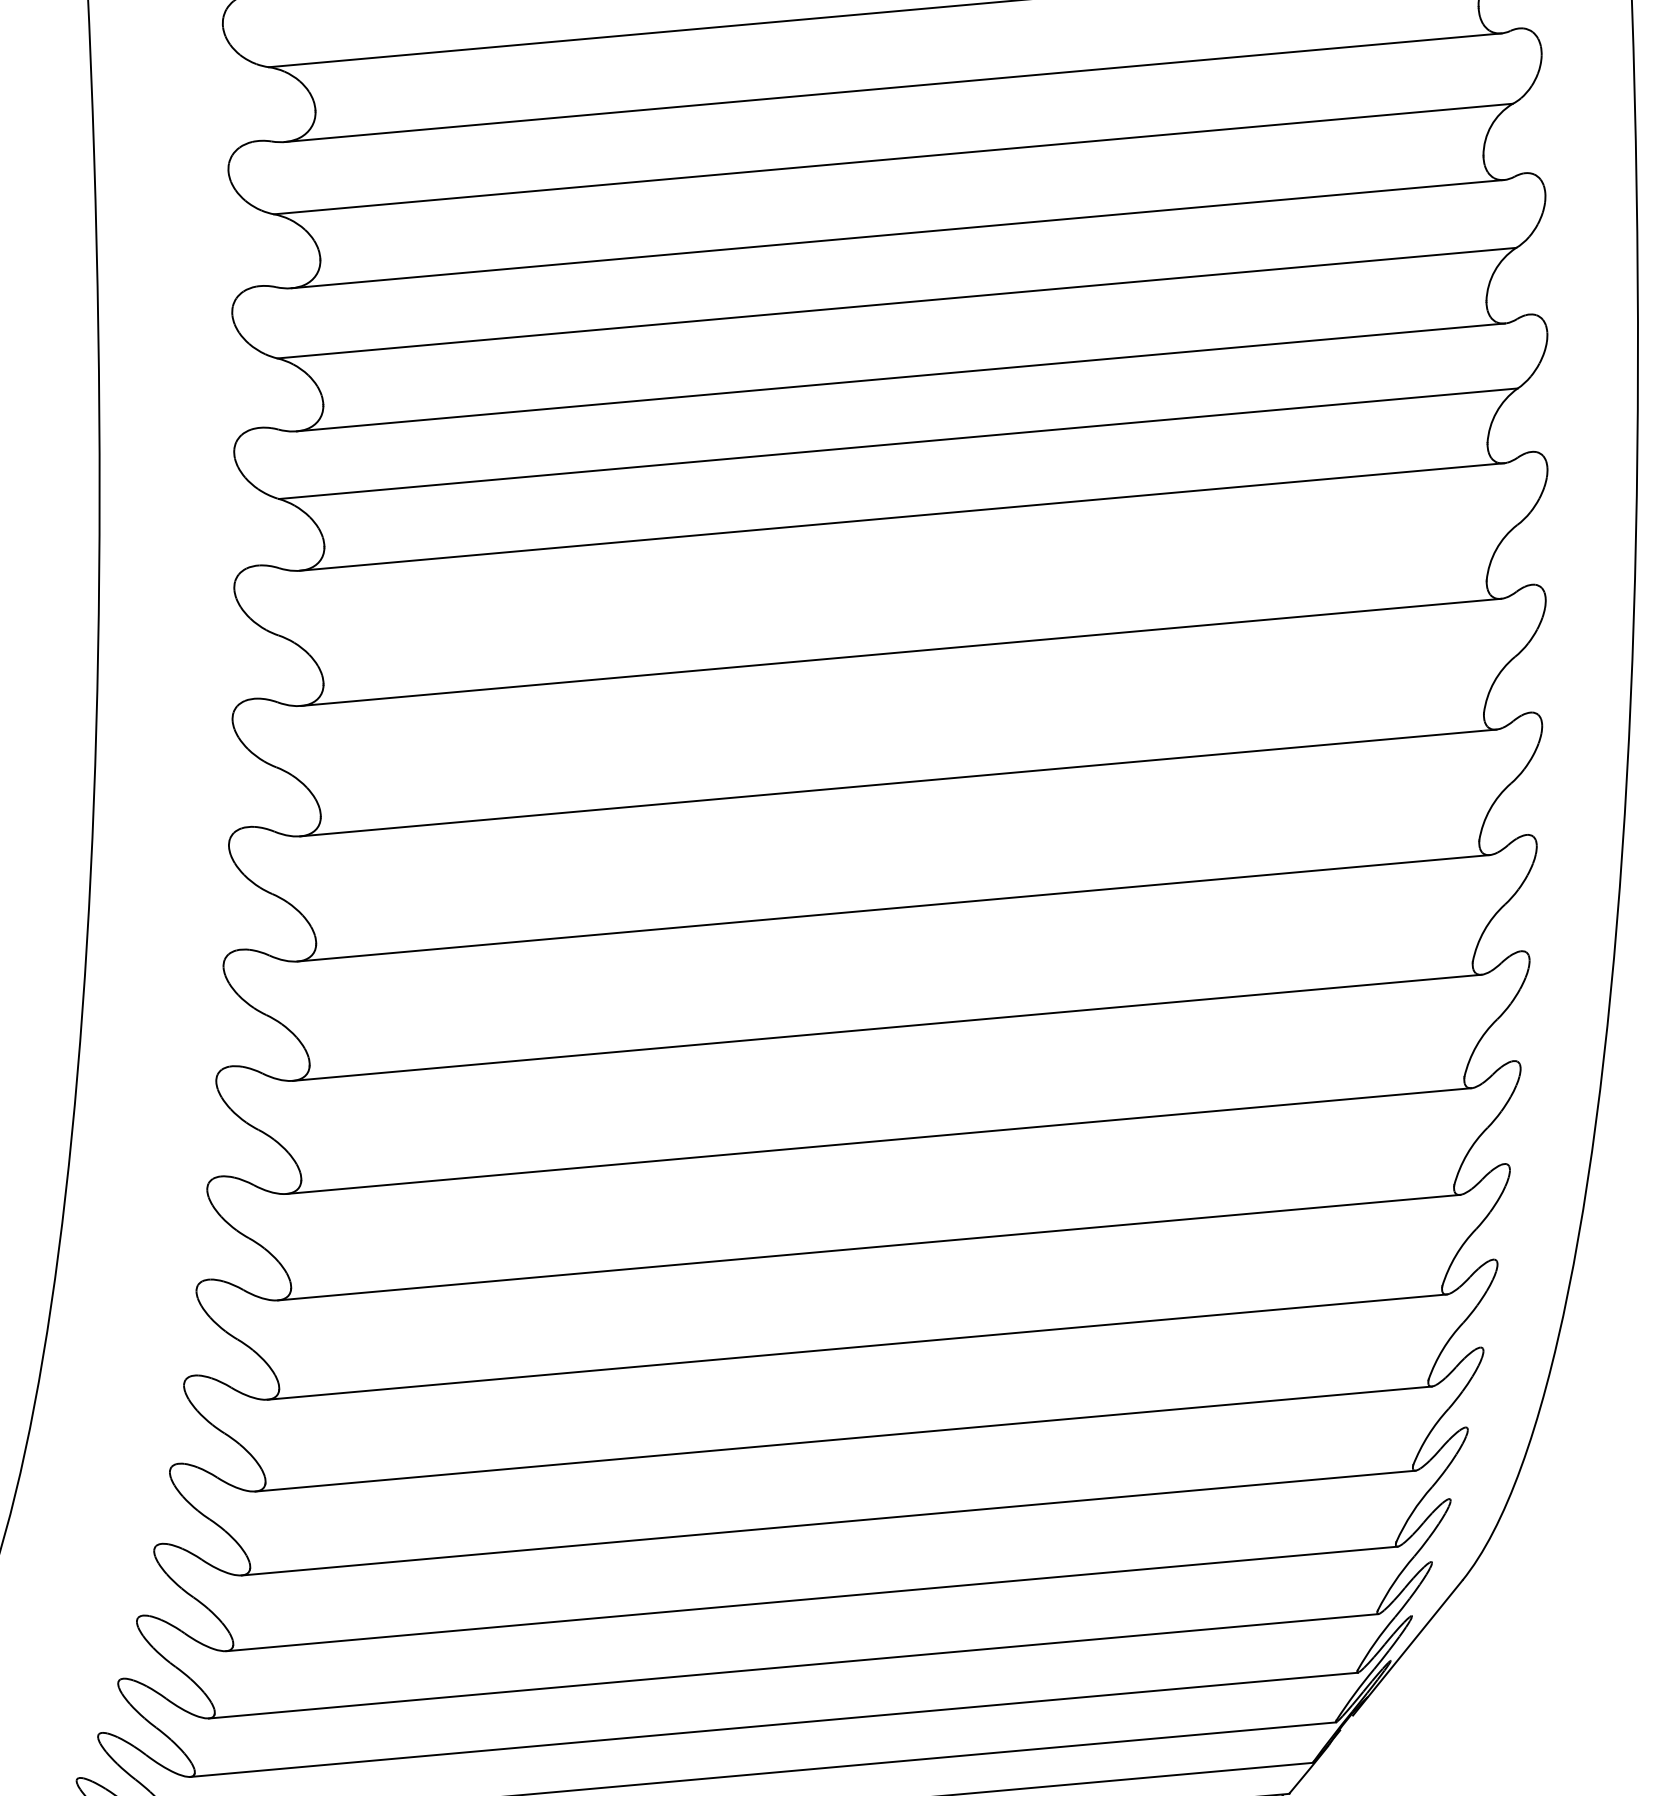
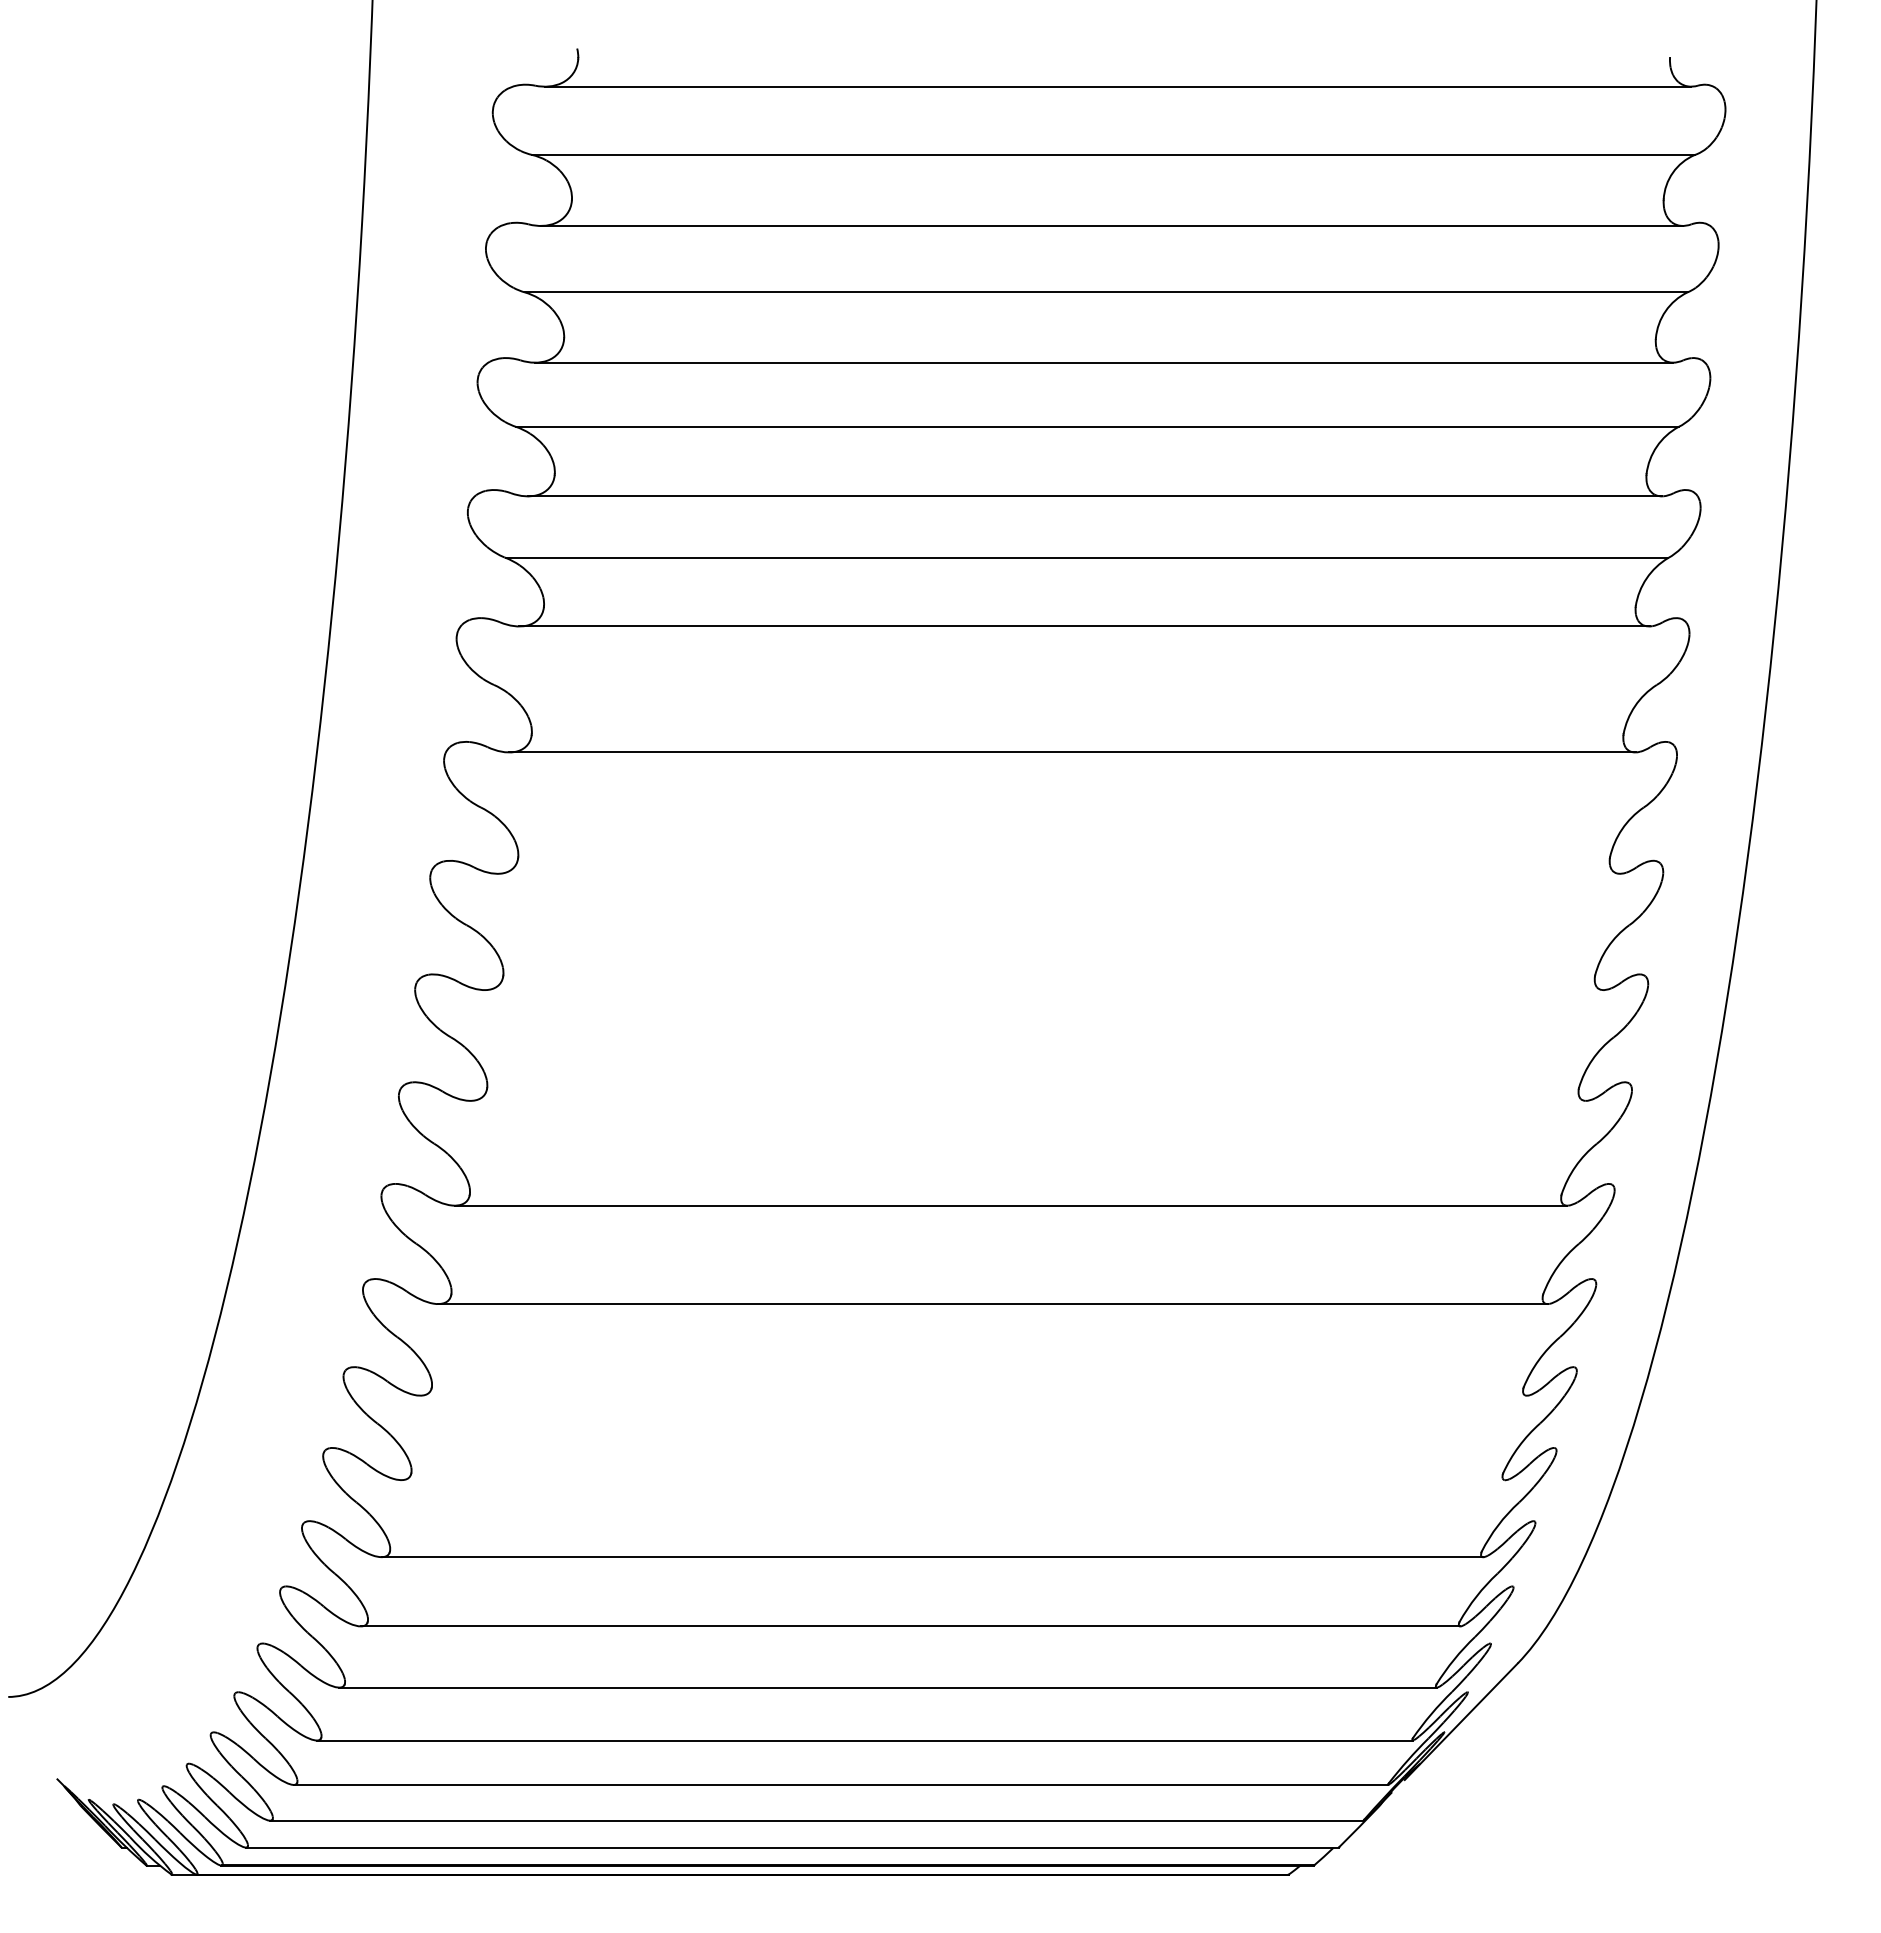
line: (897, 782) -> (1058, 873), removed
line: (893, 908) -> (1043, 990), removed
line: (886, 1027) -> (1027, 1100), removed
line: (857, 1346) -> (973, 1395), removed
line: (843, 1439) -> (953, 1480), removed

